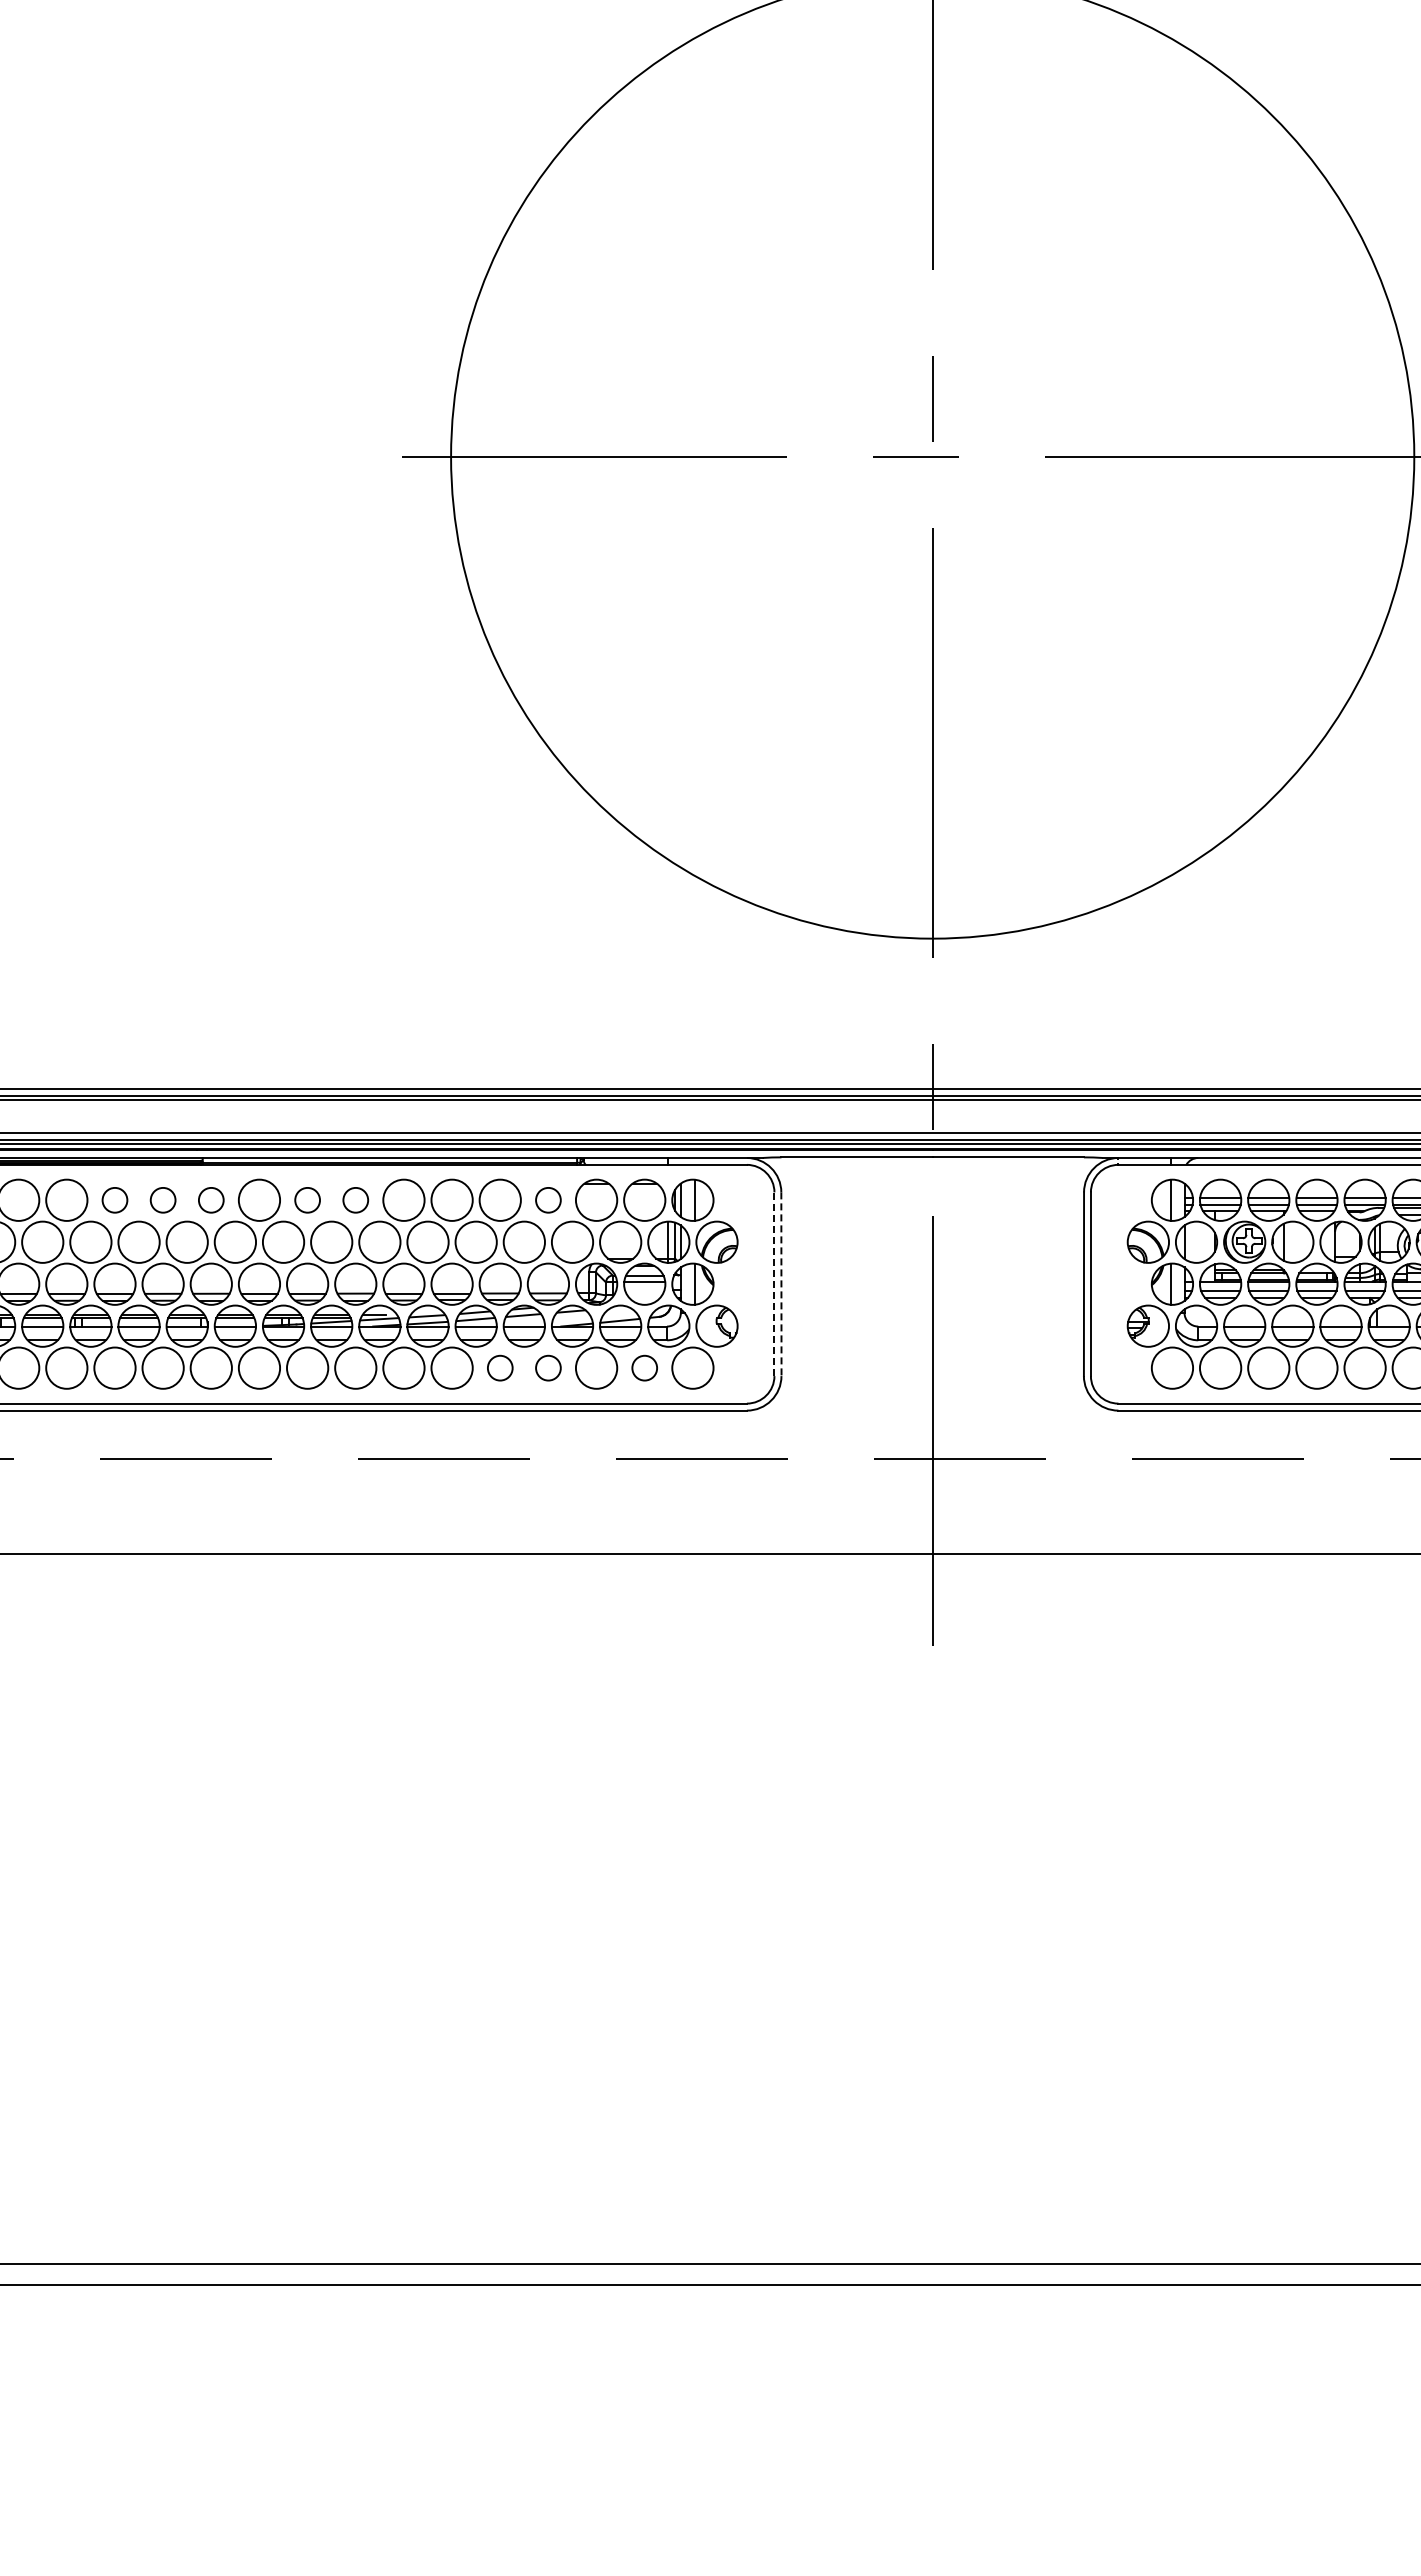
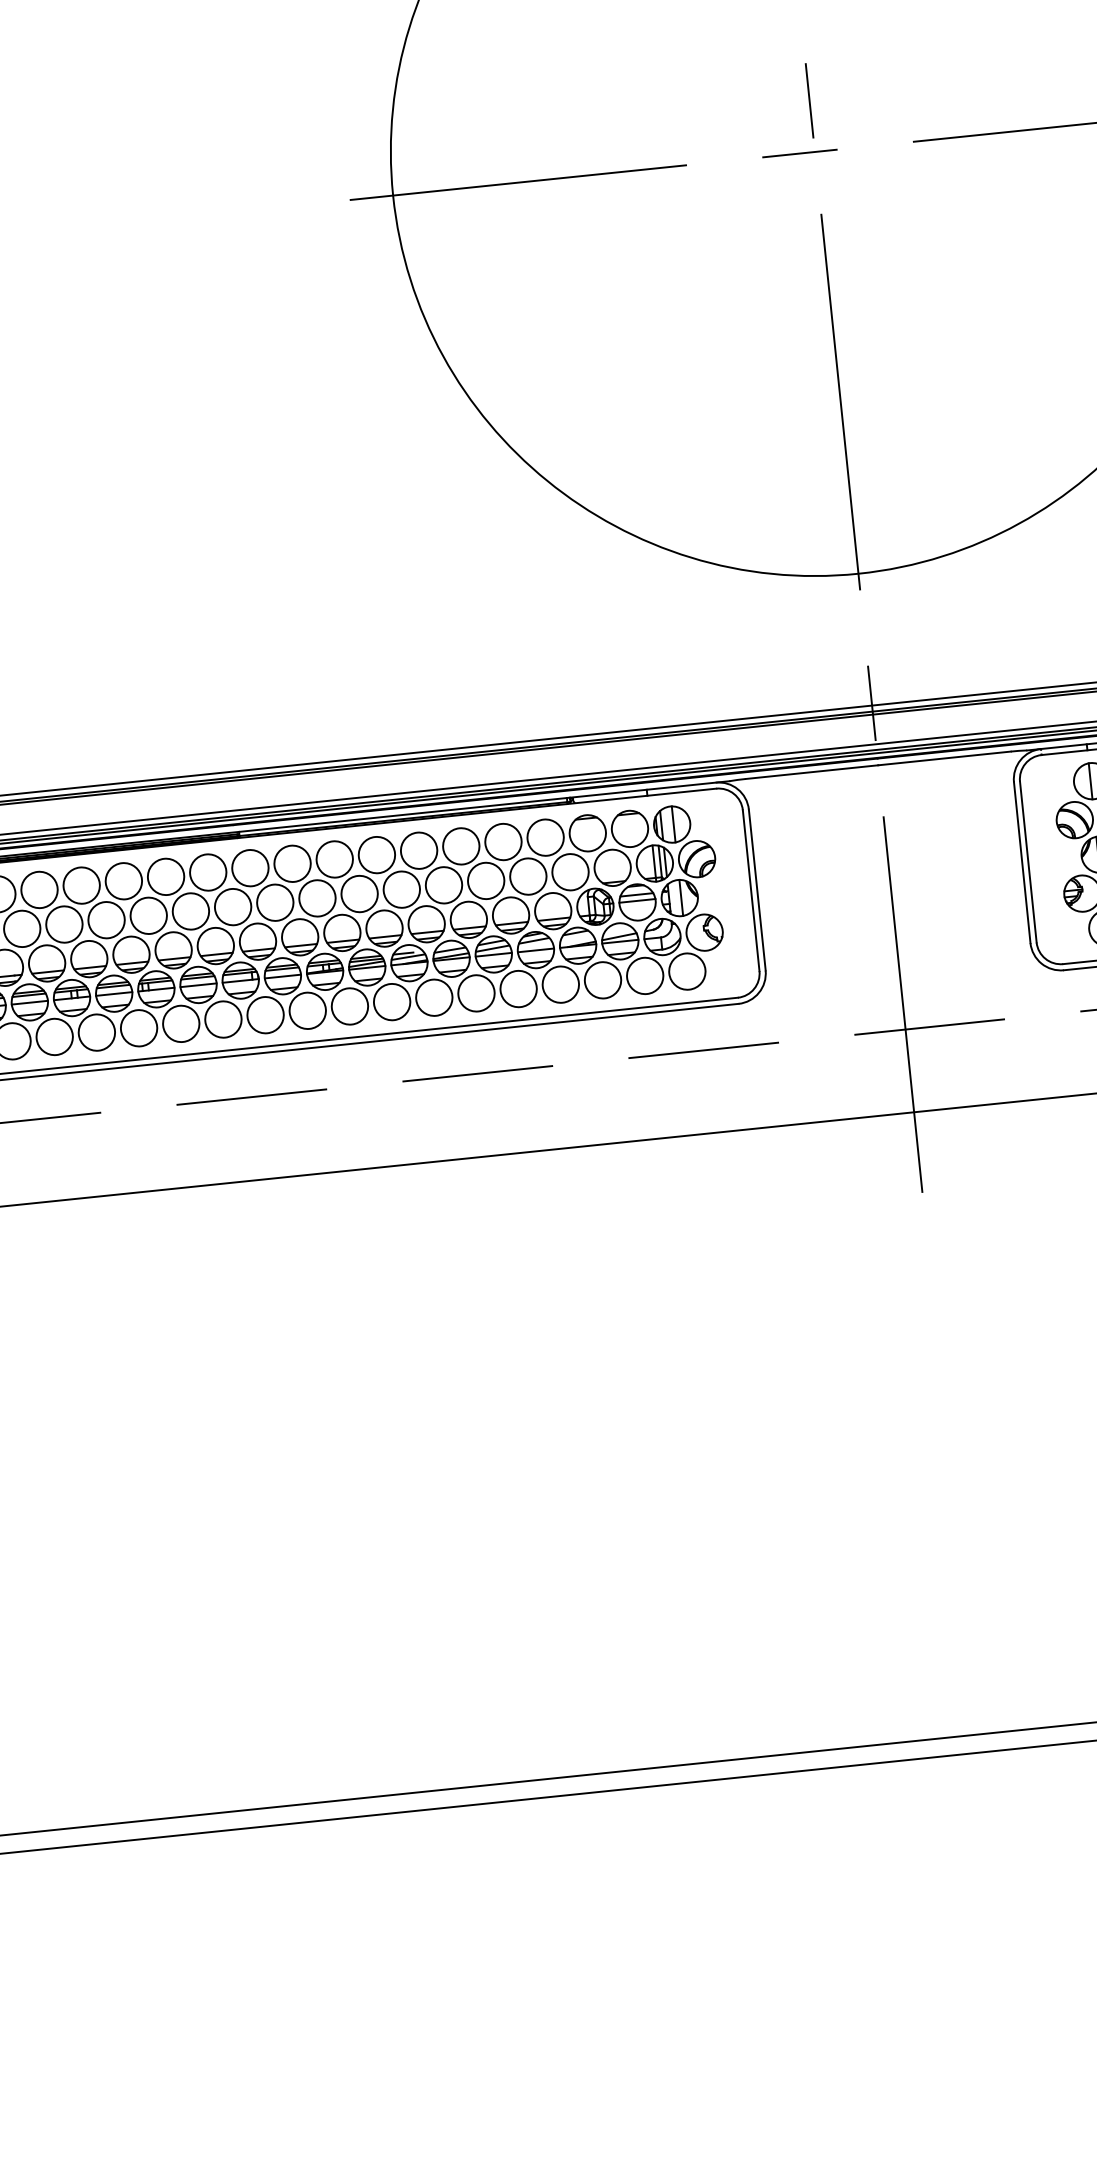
circle: (114, 1199) -> (165, 876), size x1.67
circle: (162, 1199) -> (207, 871), size x1.67
circle: (210, 1199) -> (249, 867), size x1.67
circle: (307, 1199) -> (334, 858), size x1.67
circle: (355, 1199) -> (376, 854), size x1.67
circle: (548, 1199) -> (545, 836), size x1.67
line: (774, 1284) -> (751, 890), dashed -> solid
line: (781, 1284) -> (757, 890), dashed -> solid
circle: (499, 1367) -> (517, 988), size x1.67
circle: (548, 1367) -> (560, 984), size x1.67
circle: (644, 1367) -> (644, 975), size x1.67

